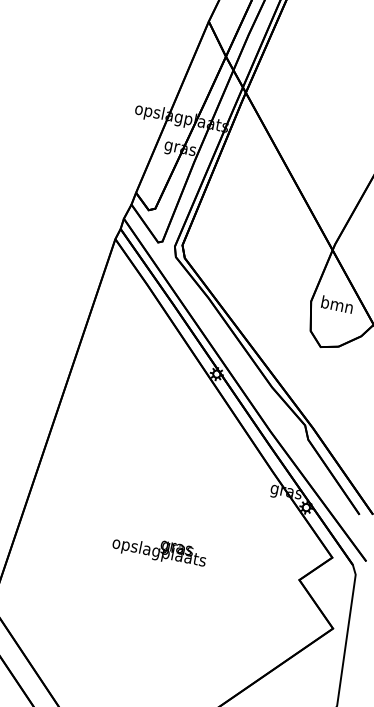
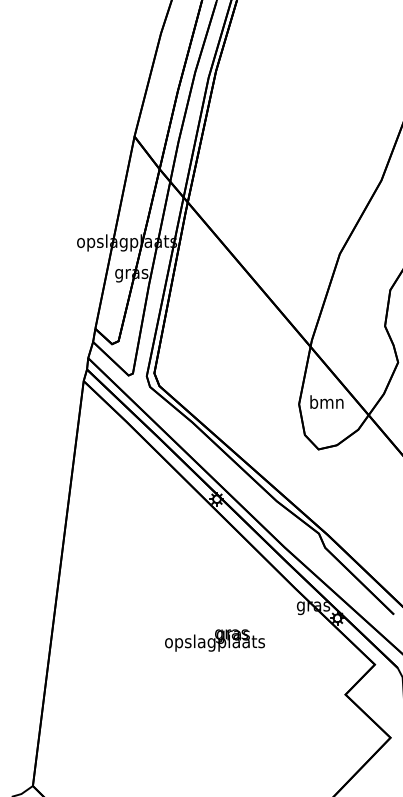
text: (159, 550) -> (214, 640), moved

